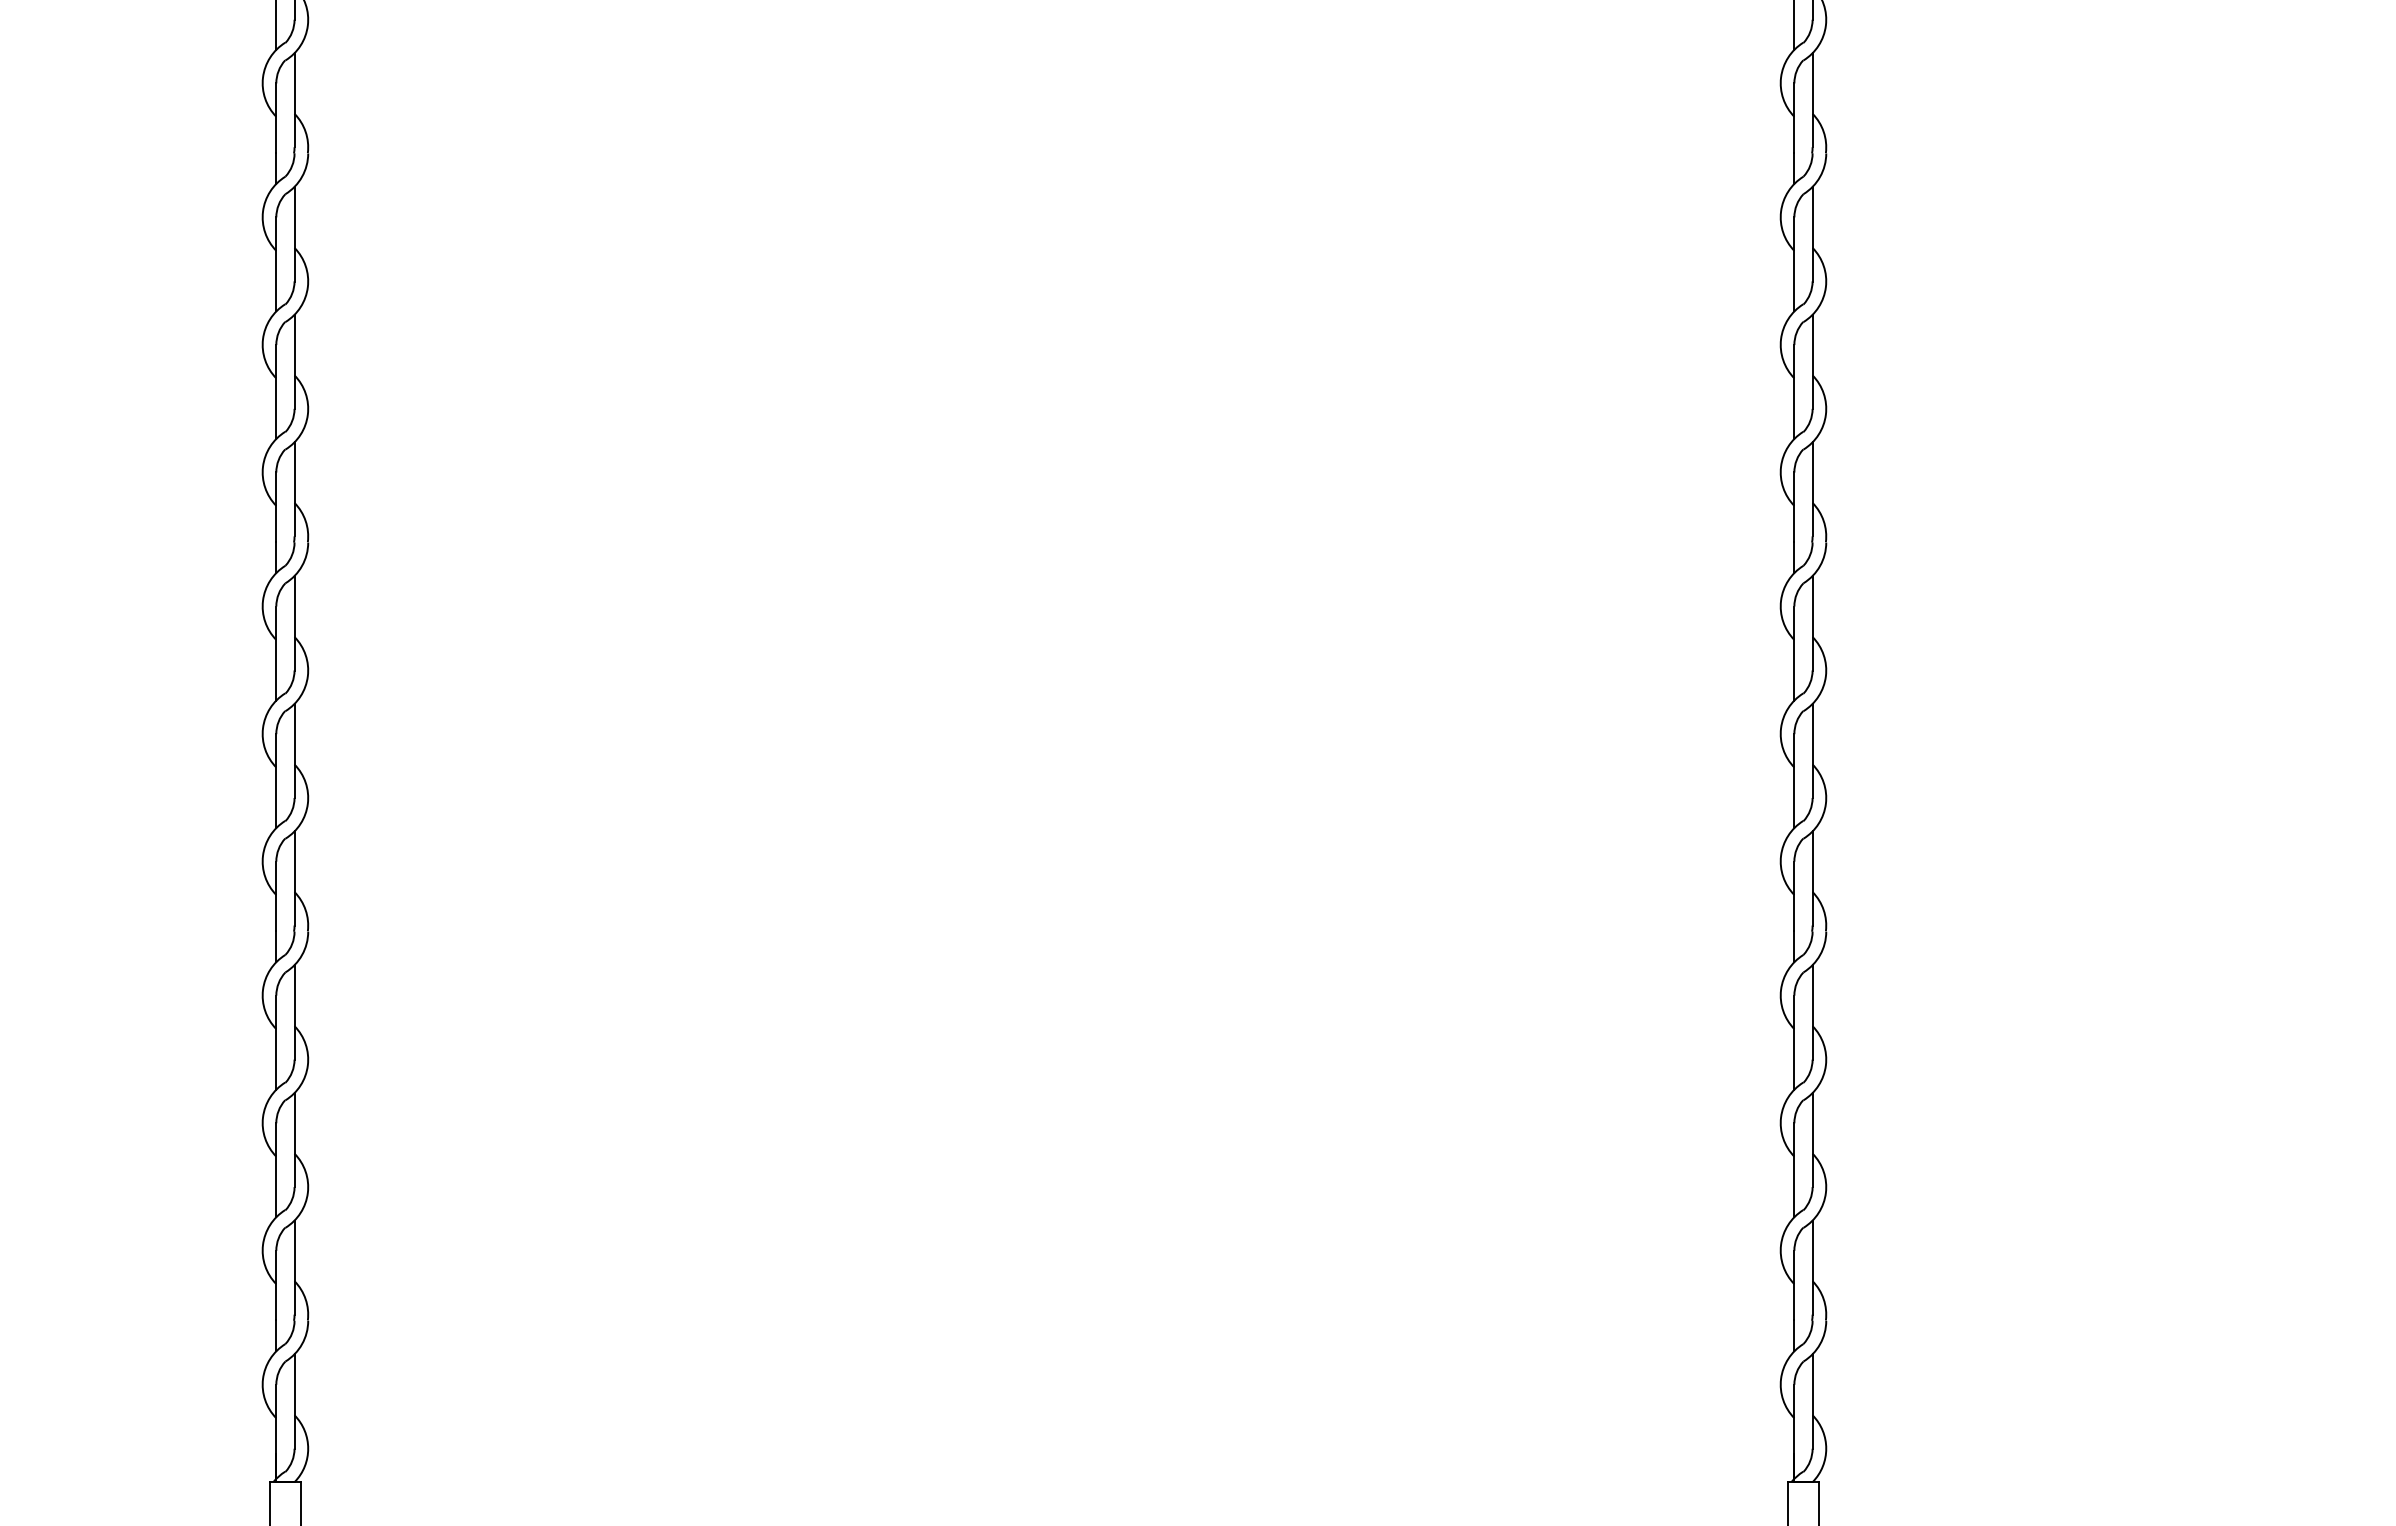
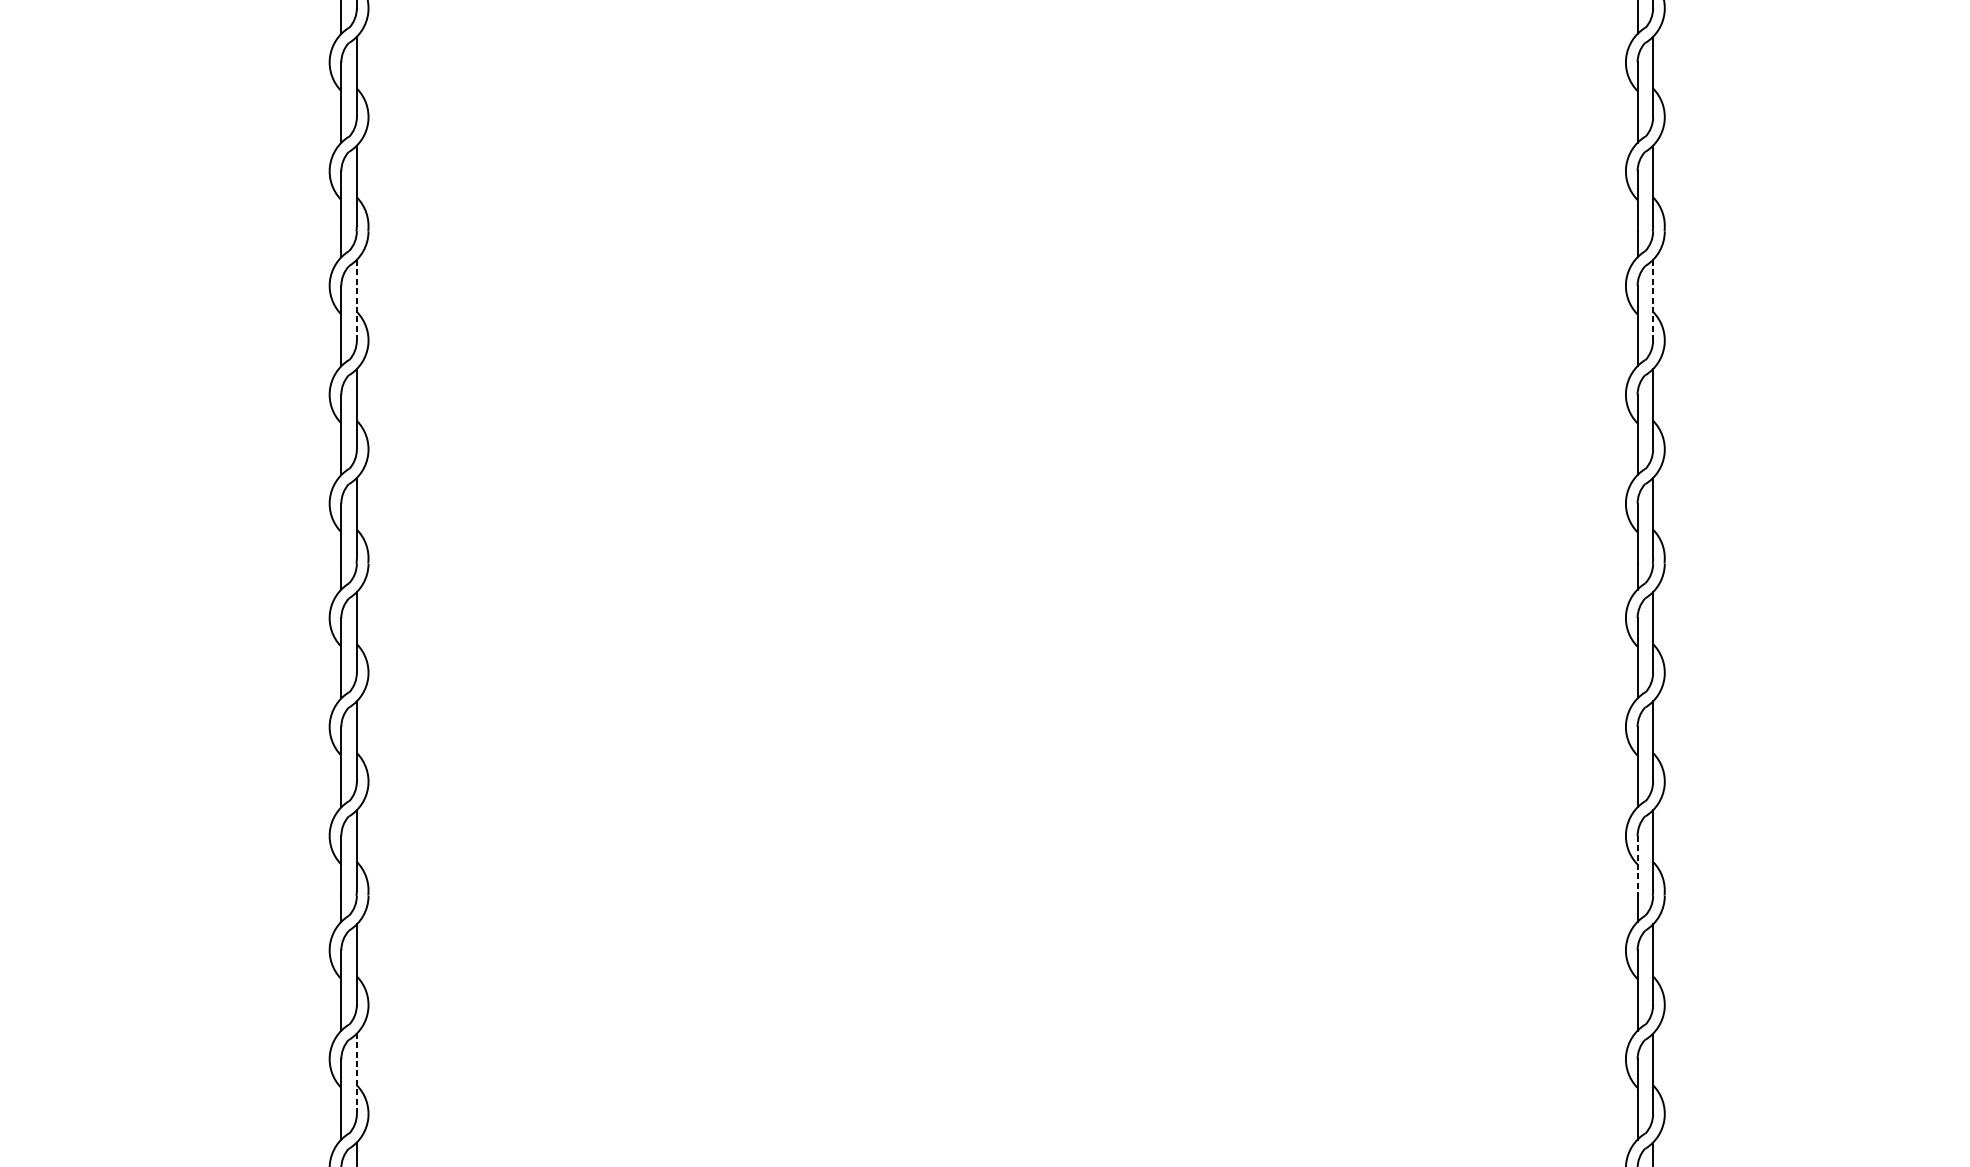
line: (294, 234) -> (356, 300), solid -> dashed
line: (1812, 234) -> (1653, 300), solid -> dashed
line: (1794, 896) -> (1637, 865), solid -> dashed
line: (294, 1139) -> (356, 1073), solid -> dashed

